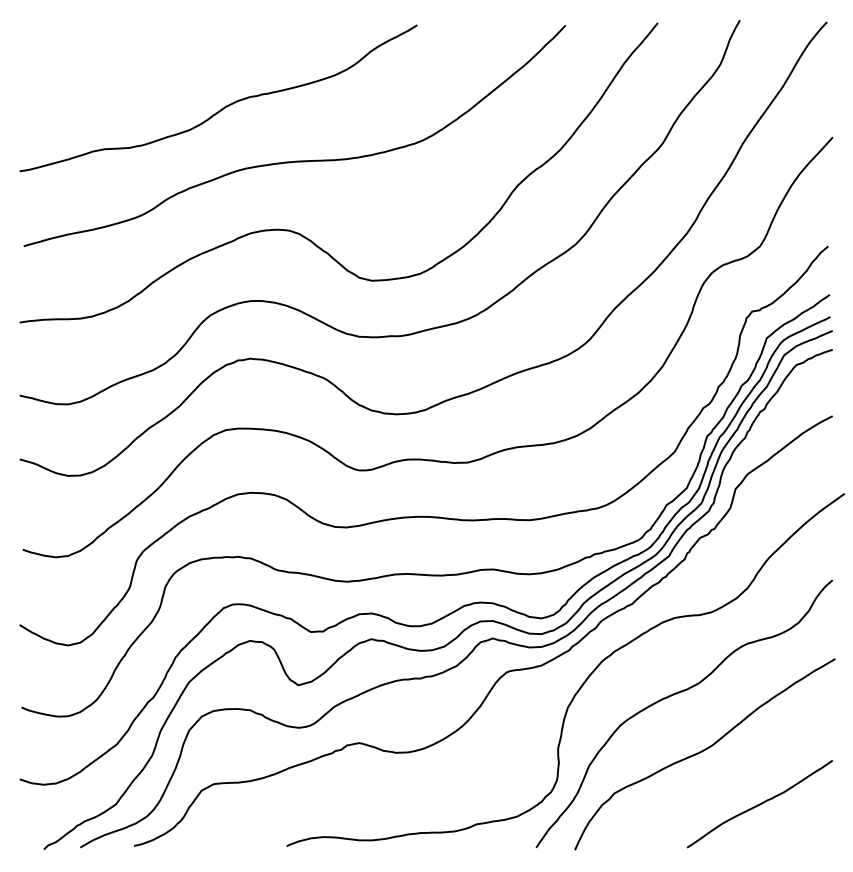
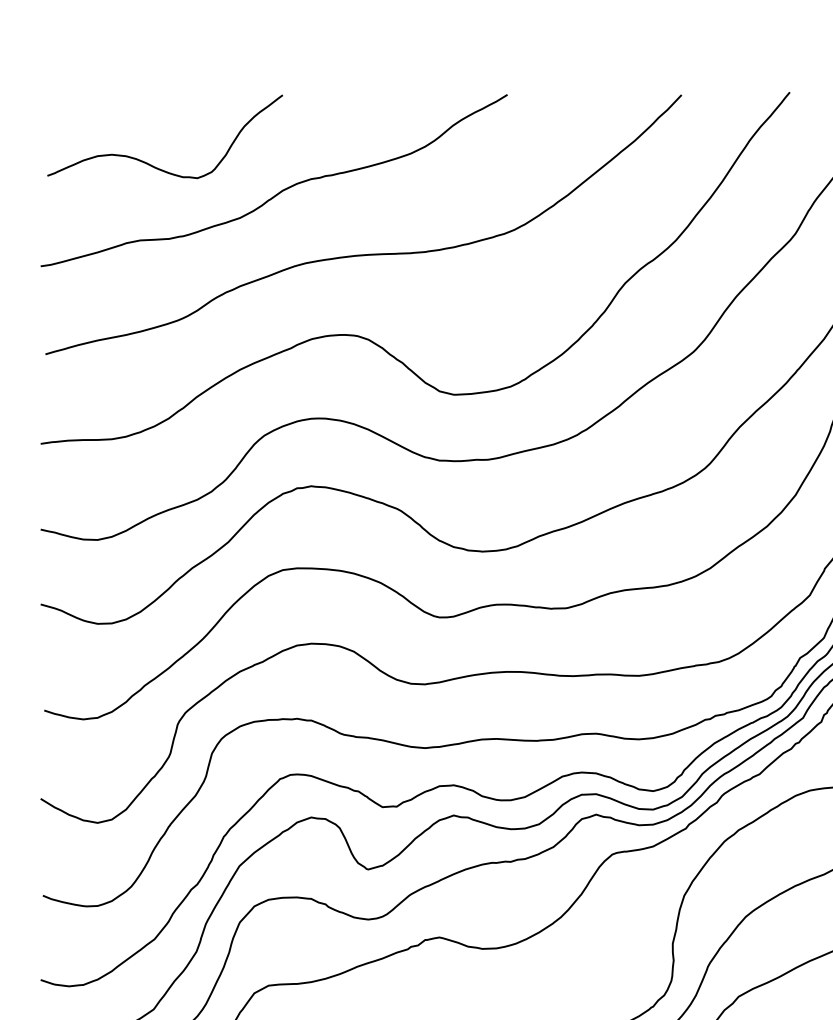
curve: (114, 84) -> (152, 164), added

